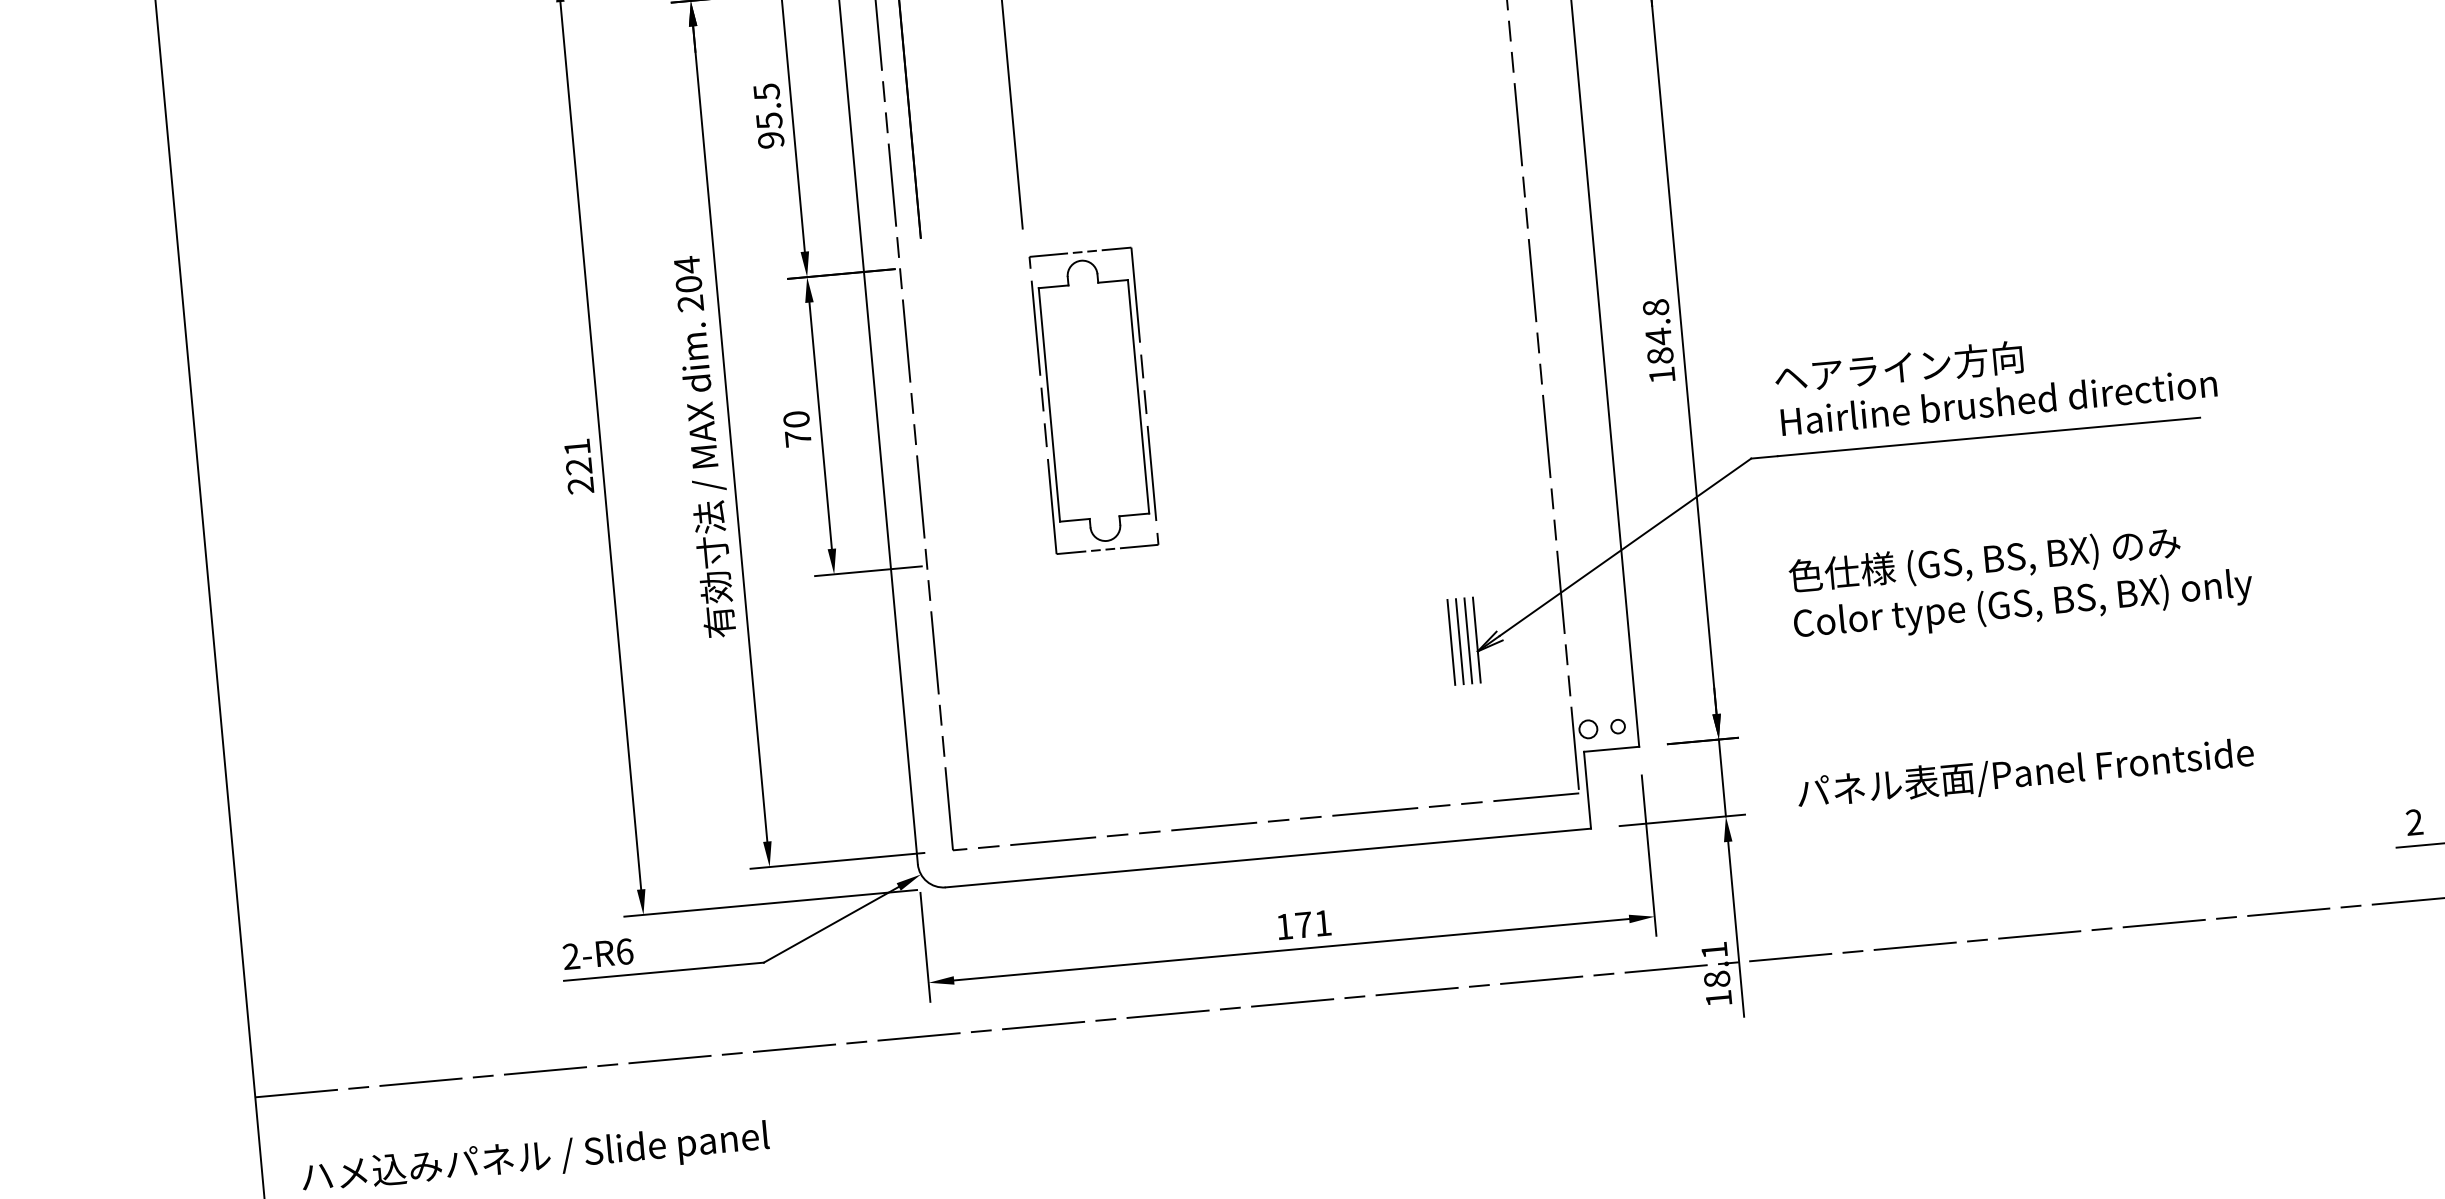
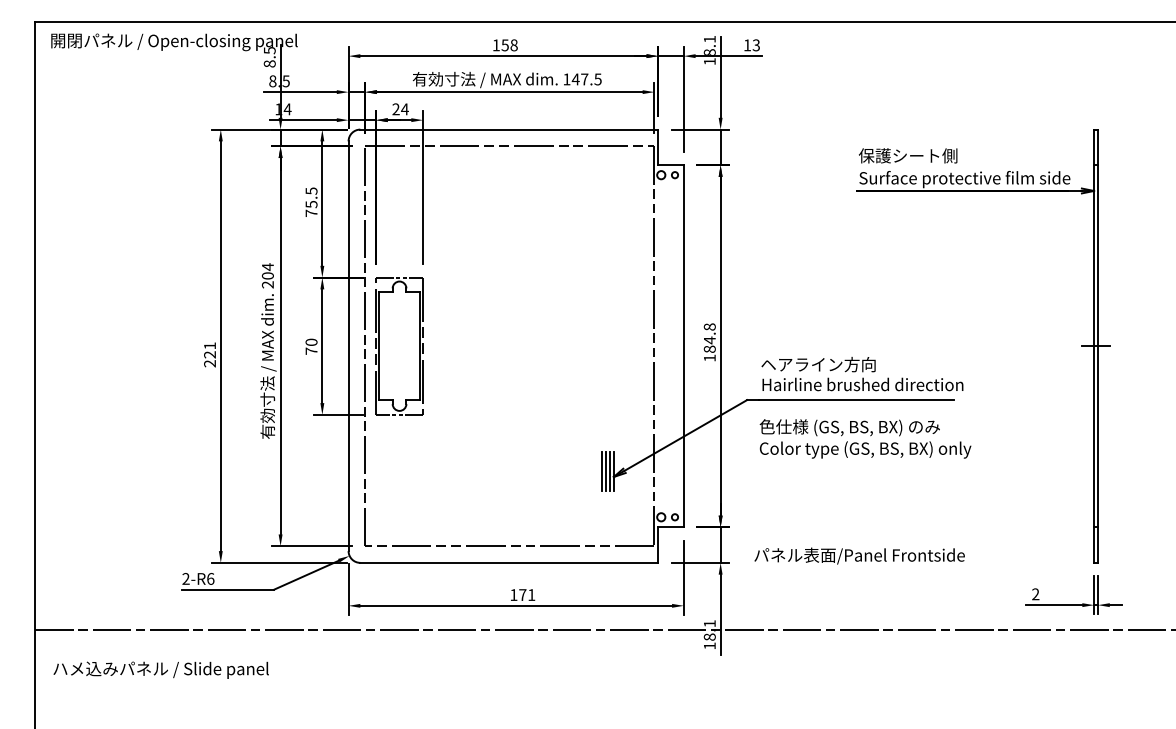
text: (771, 140) -> (311, 213), 95.5 -> 75.5
part: (1093, 401) -> (399, 346), moved
text: (2020, 581) -> (865, 438), moved

